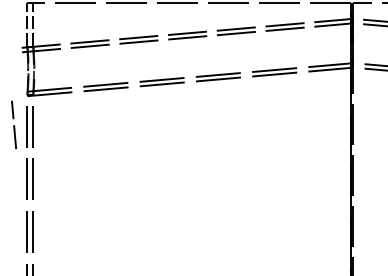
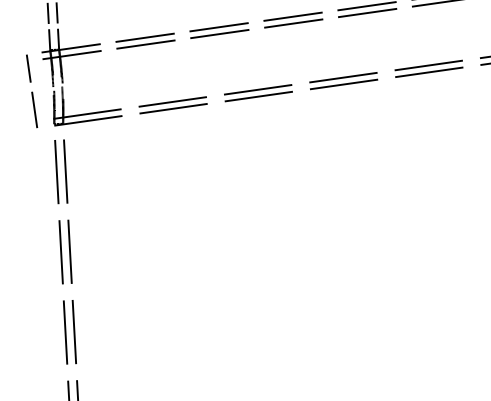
line: (13, 125) -> (31, 92), moved

